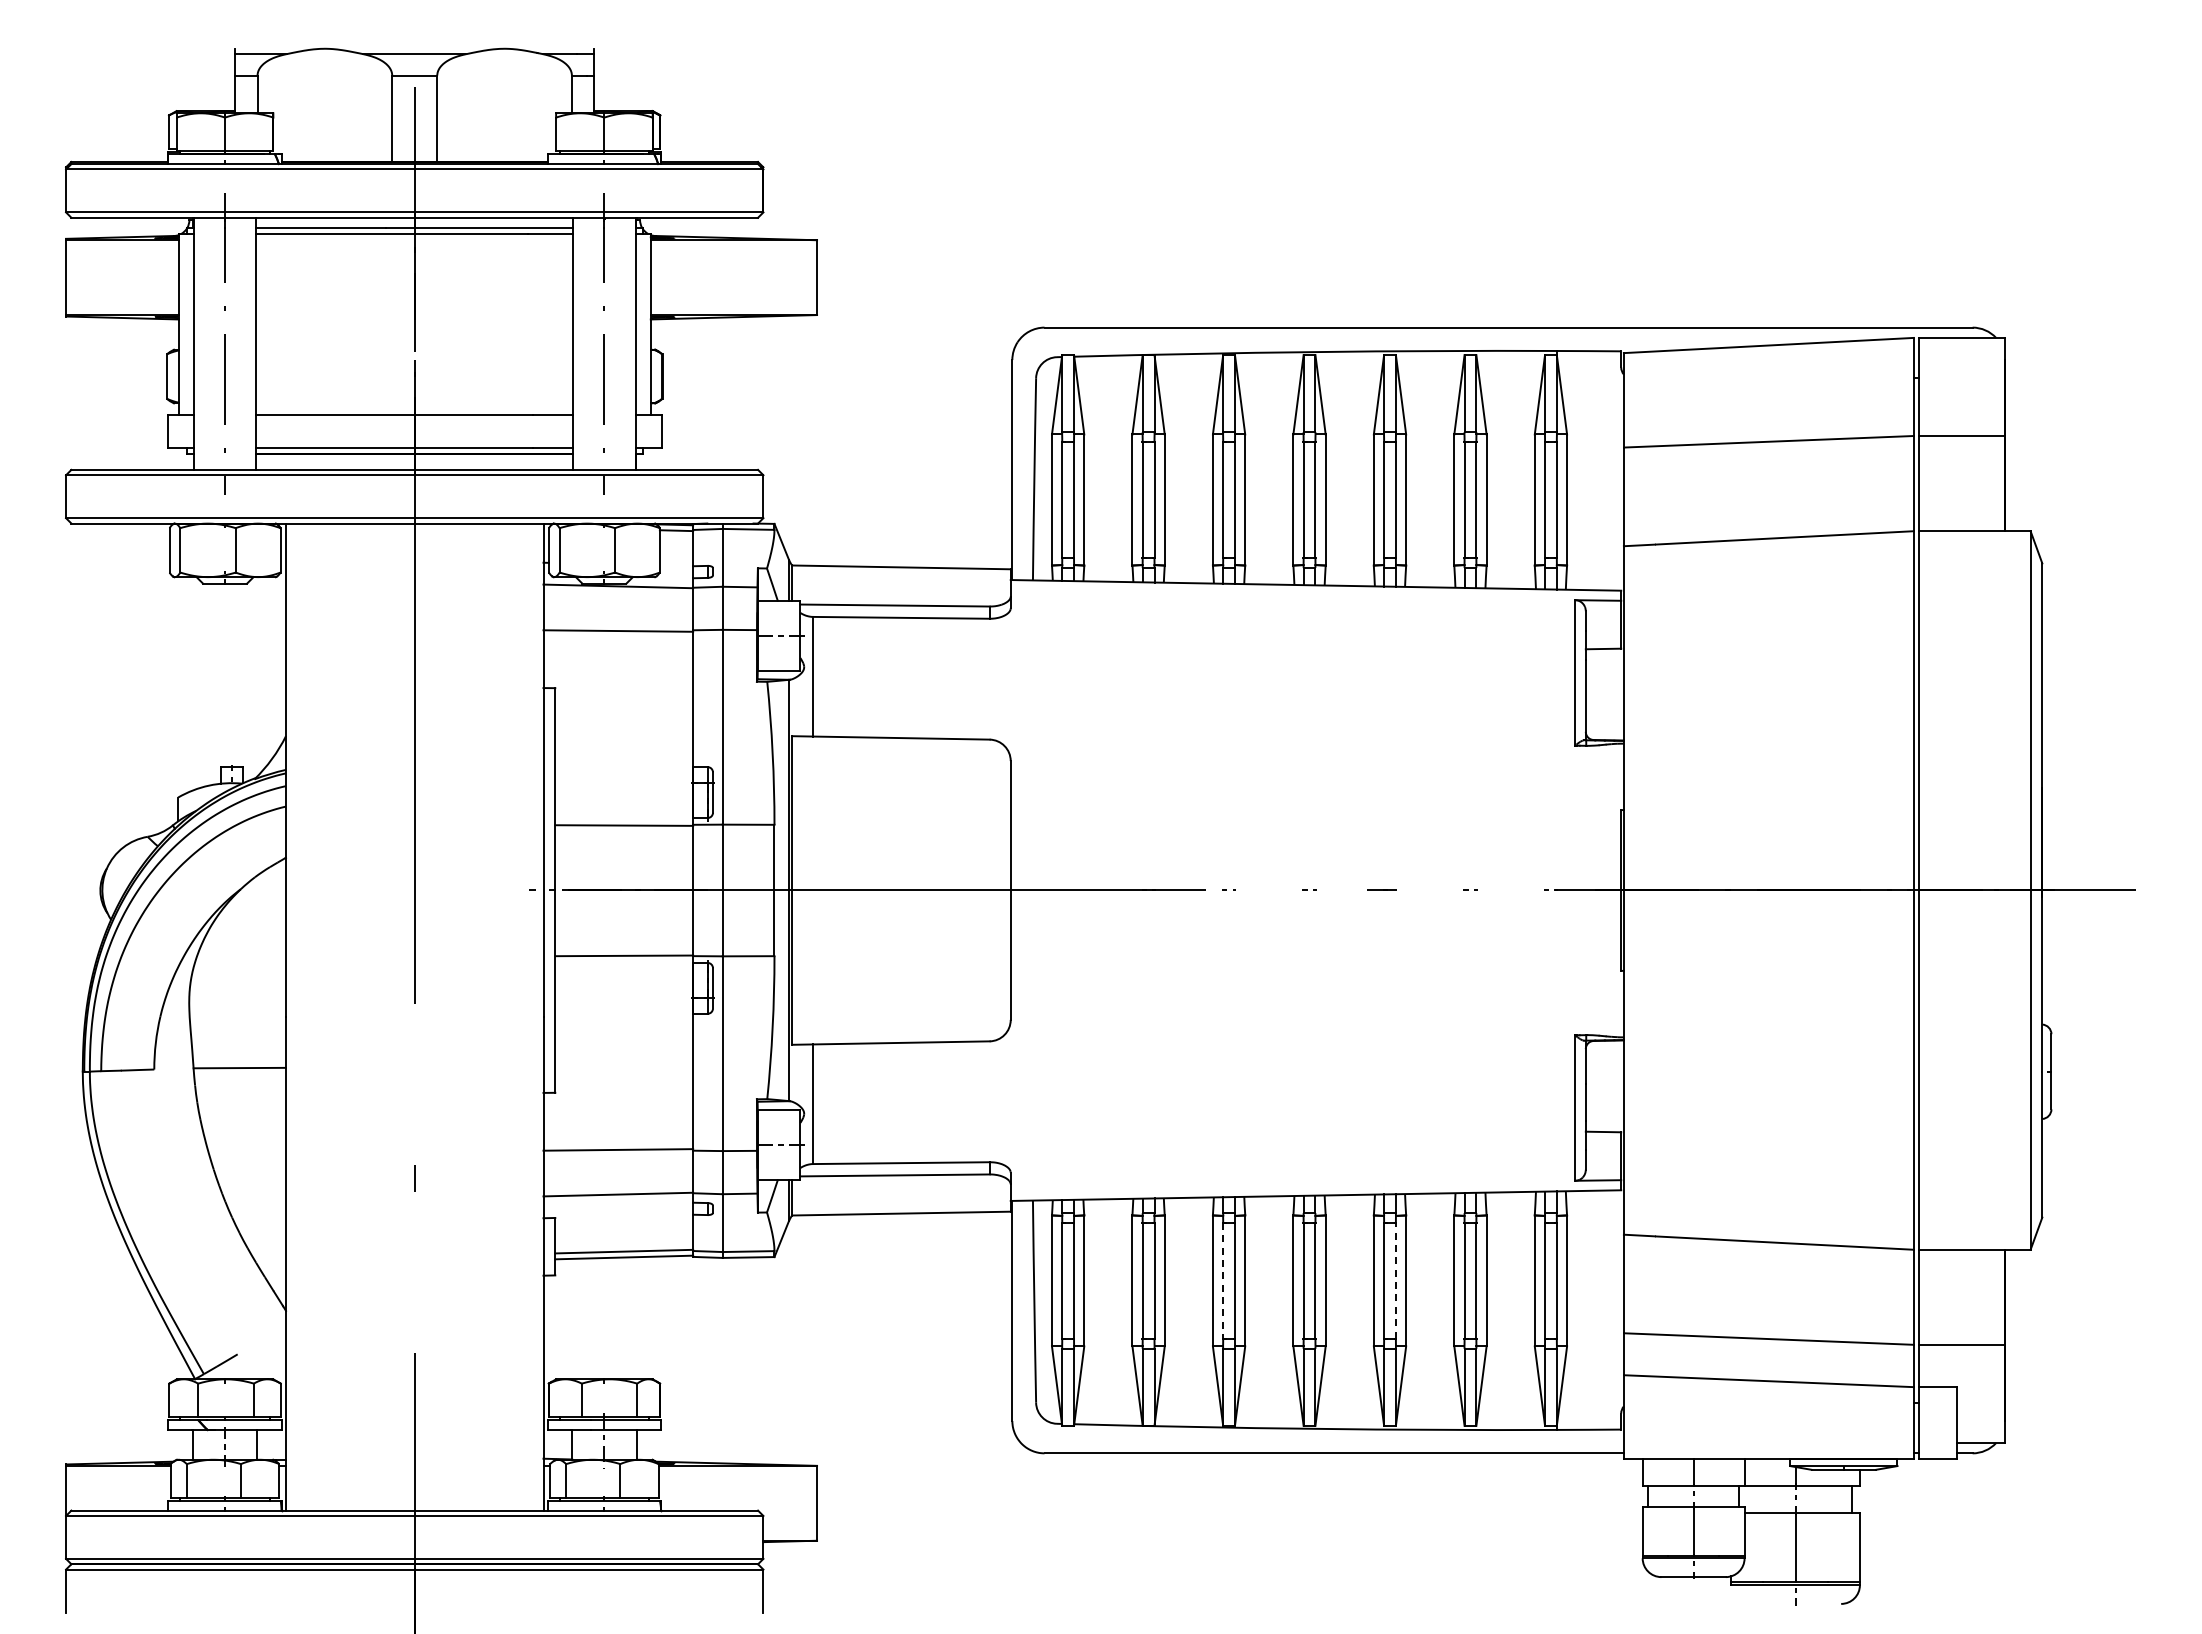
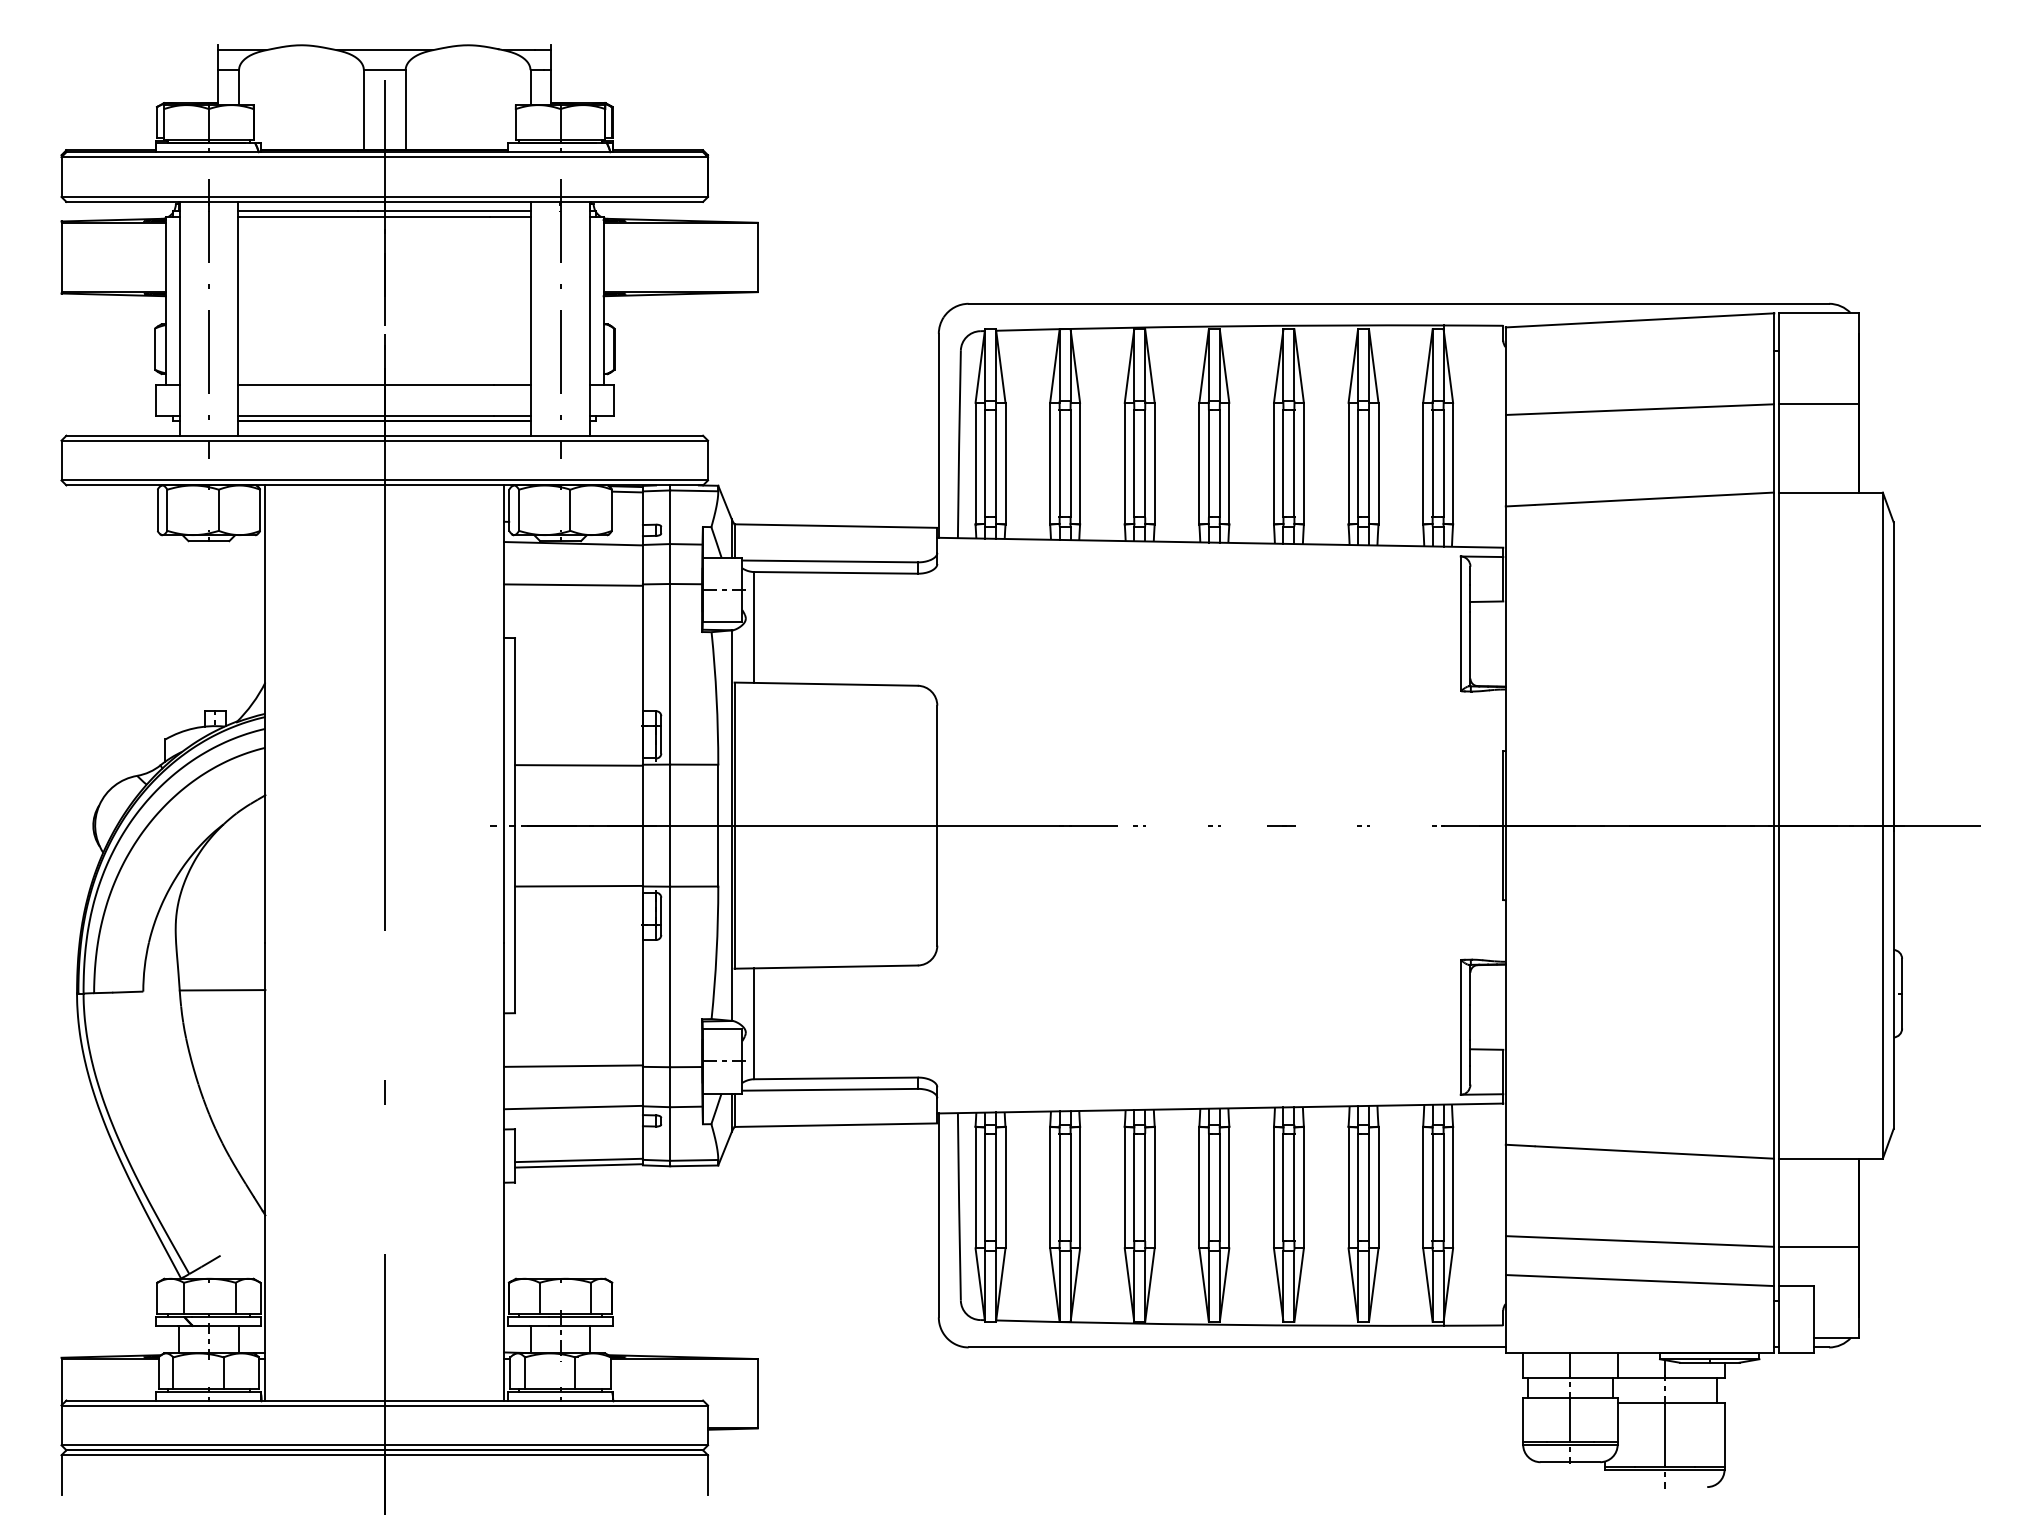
line: (1223, 1280) -> (1134, 1187), dashed -> solid
line: (1395, 1280) -> (1294, 1187), dashed -> solid

